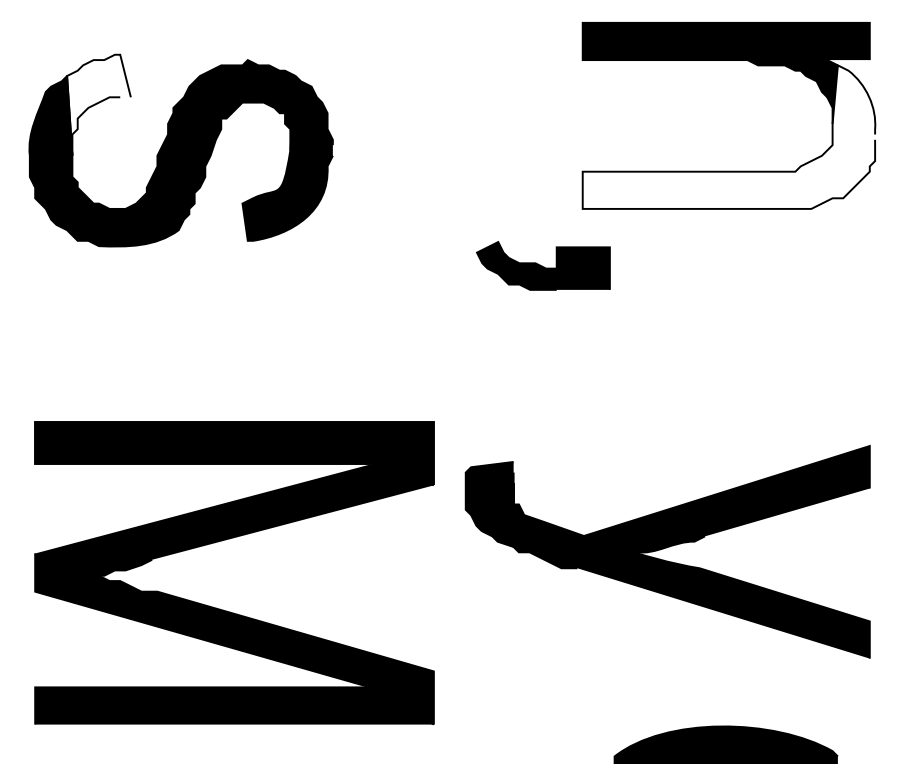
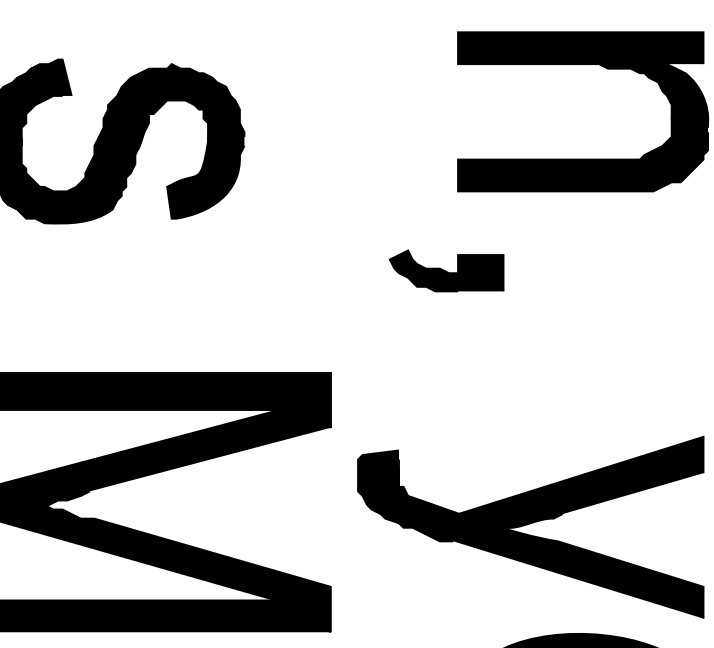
fill: (98, 104) -> (44, 102), added
fill: (728, 136) -> (582, 129), added
part: (543, 265) -> (446, 270), moved
part: (667, 551) -> (530, 527), moved

